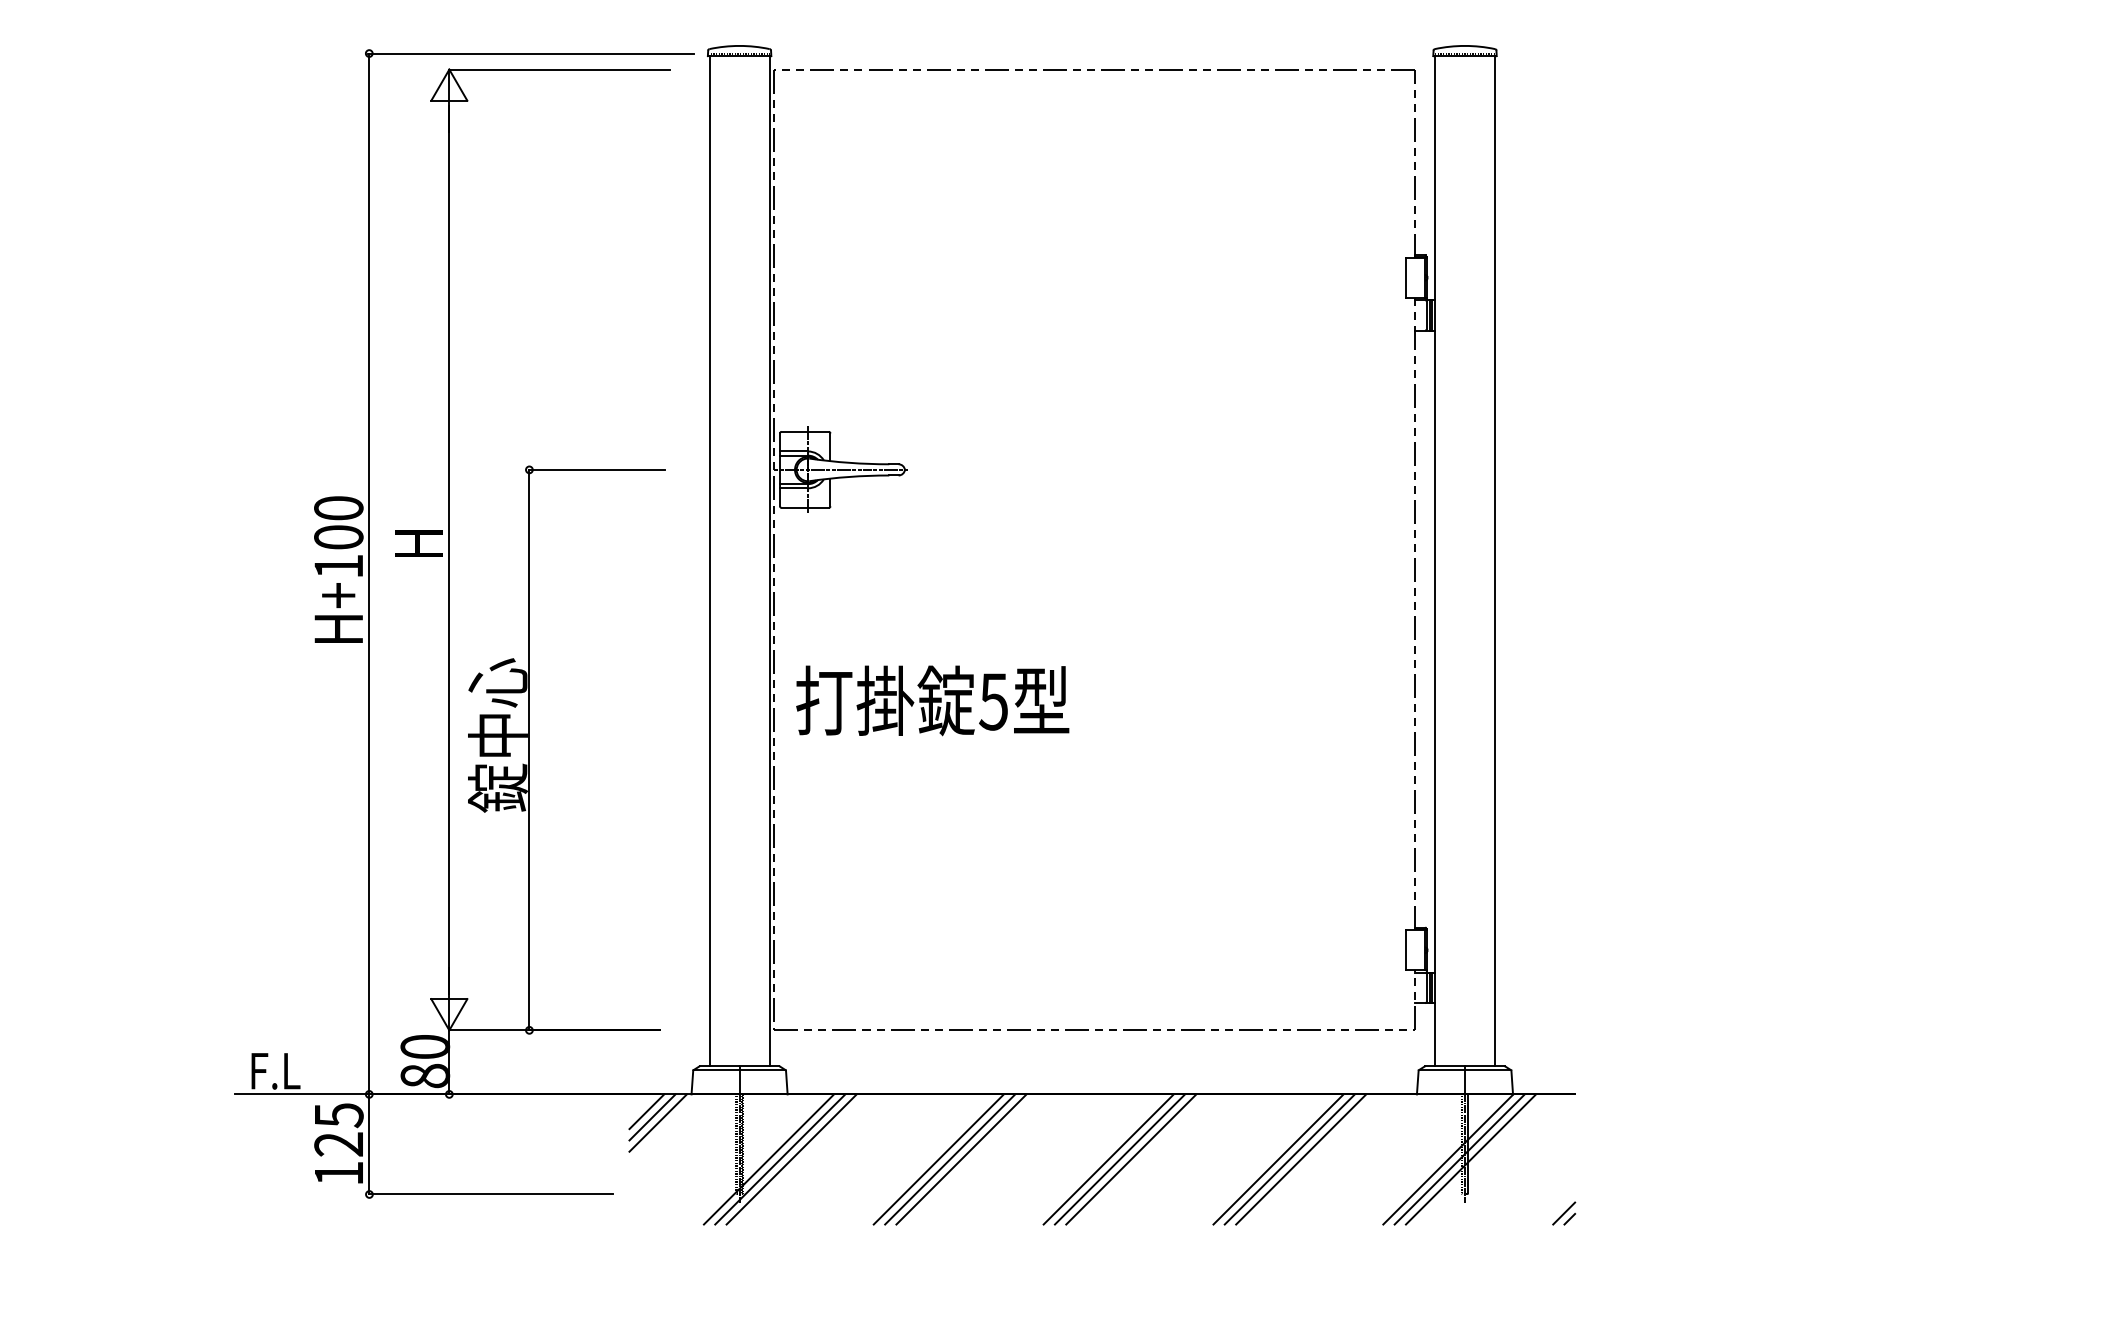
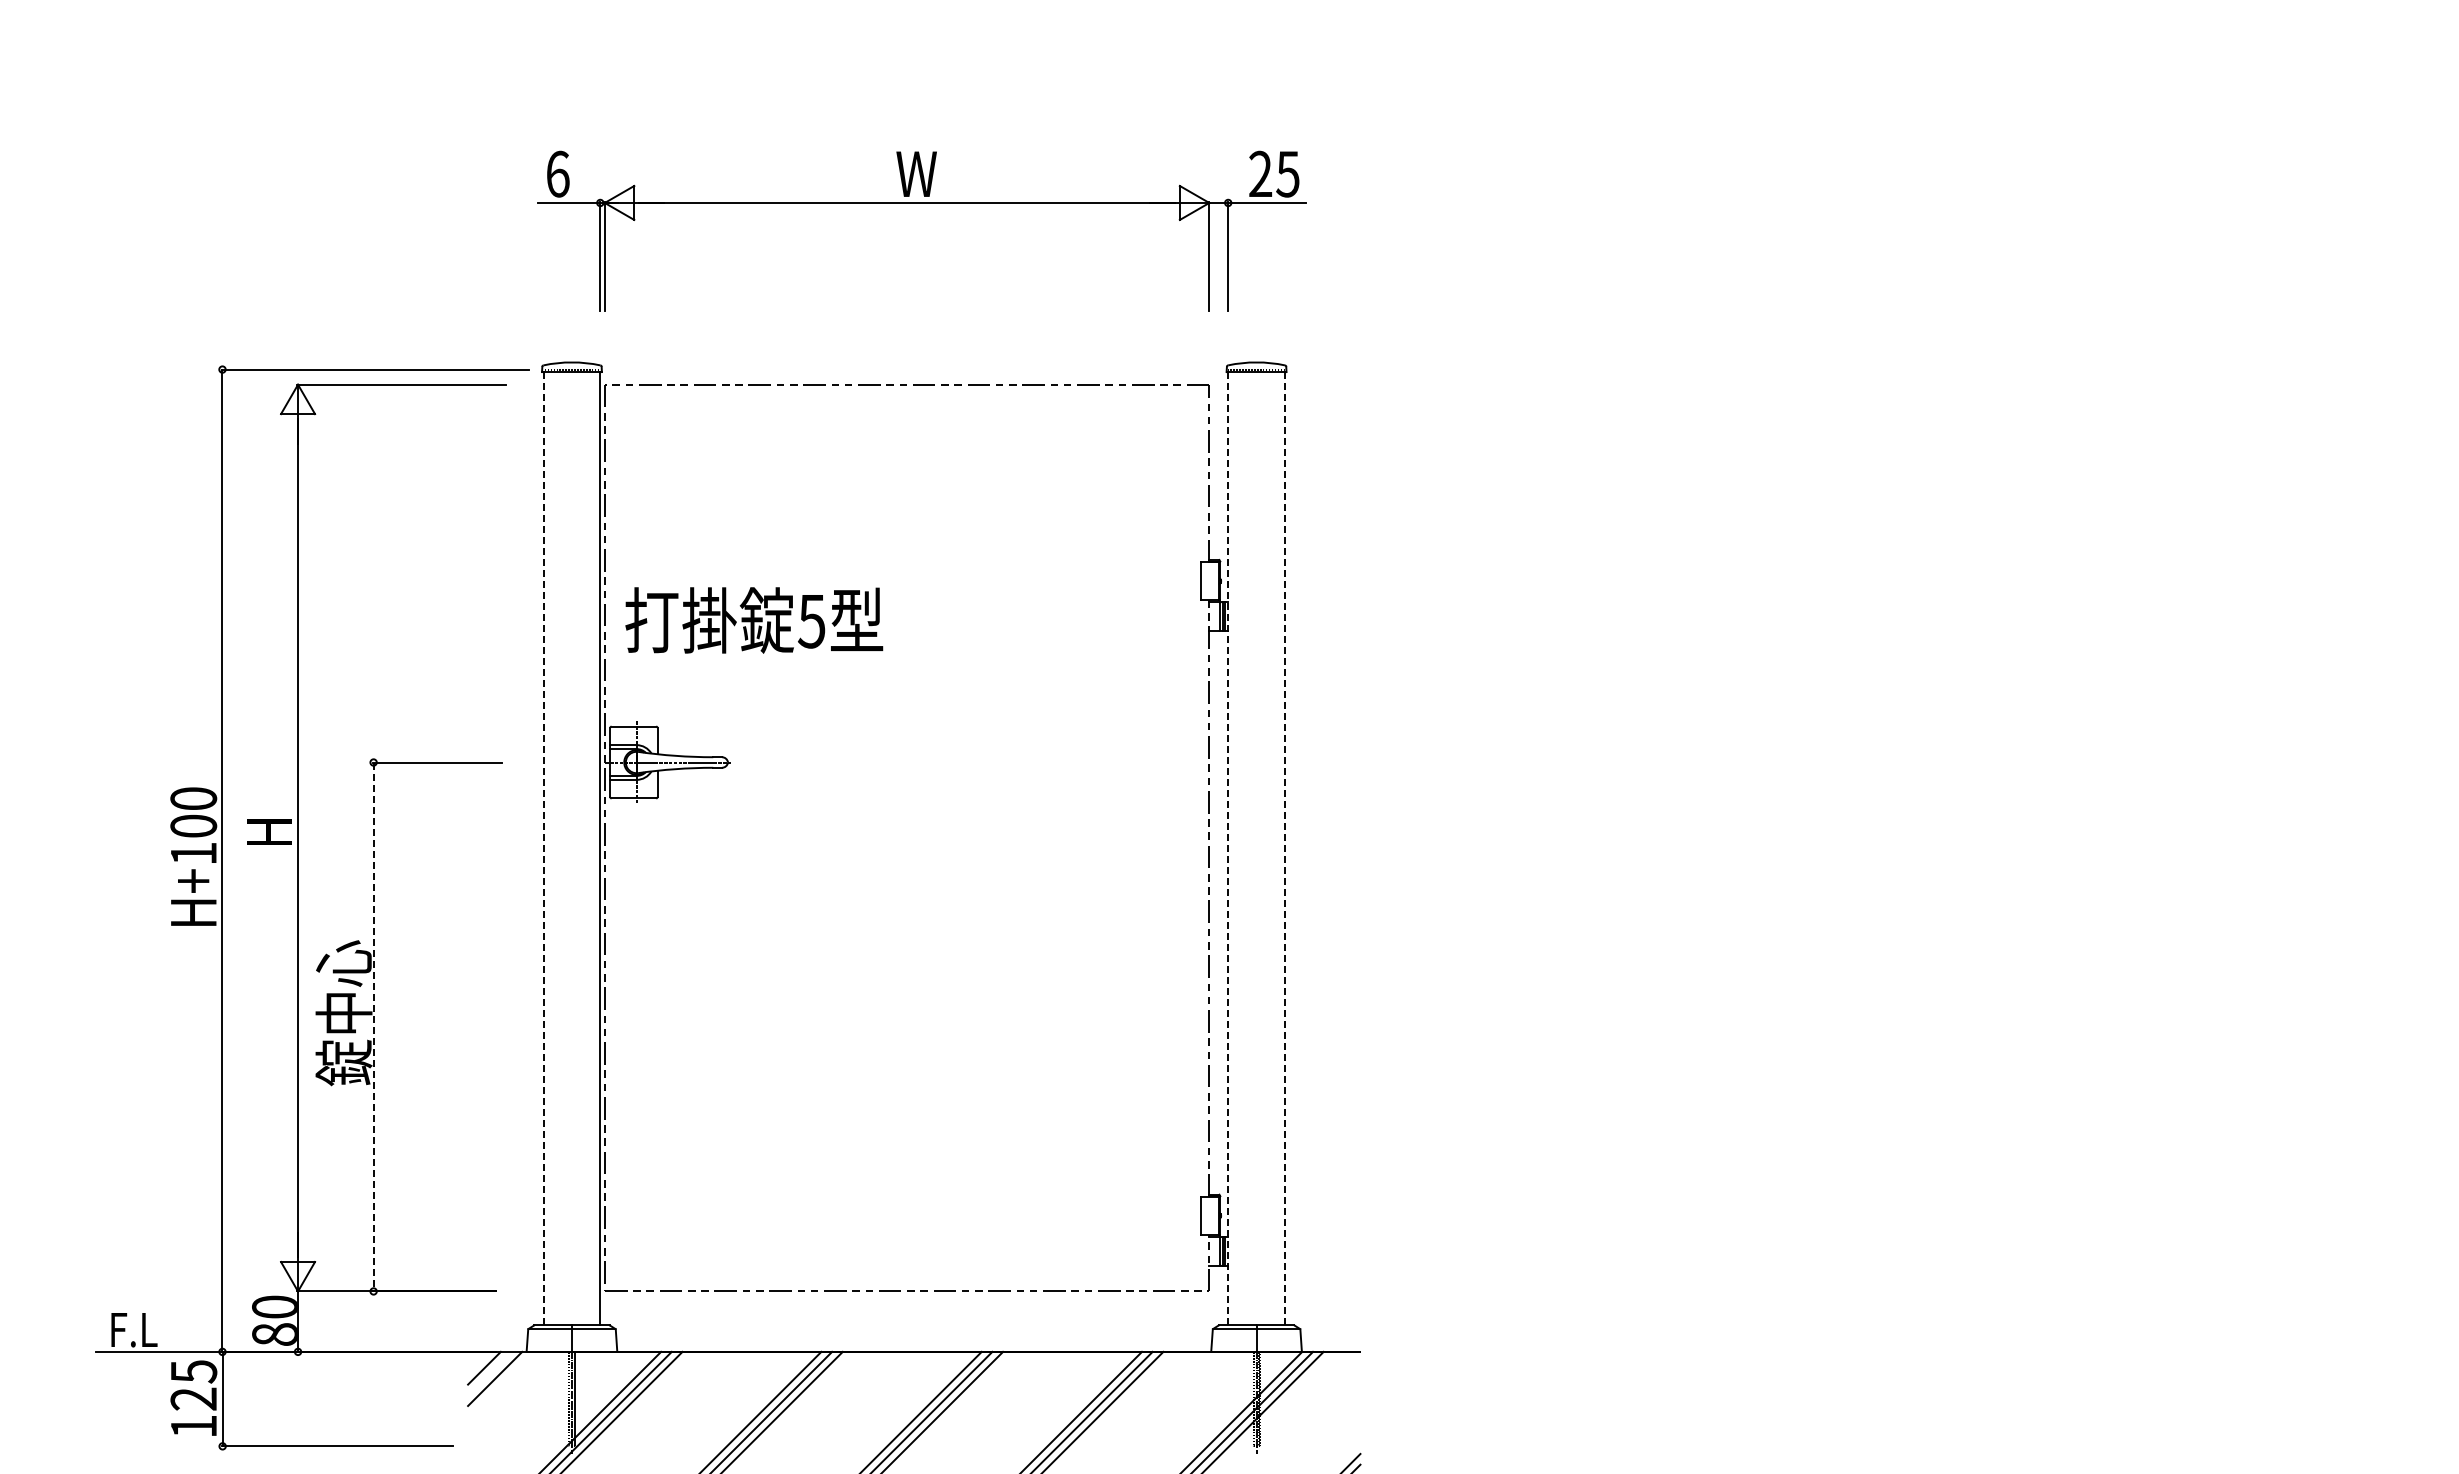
line: (709, 561) -> (543, 848), solid -> dashed
line: (1435, 561) -> (1228, 848), solid -> dashed
line: (1494, 561) -> (1284, 848), solid -> dashed
text: (932, 700) -> (754, 620), moved
line: (529, 750) -> (373, 1027), solid -> dashed
line: (652, 1117) -> (489, 1373), removed

